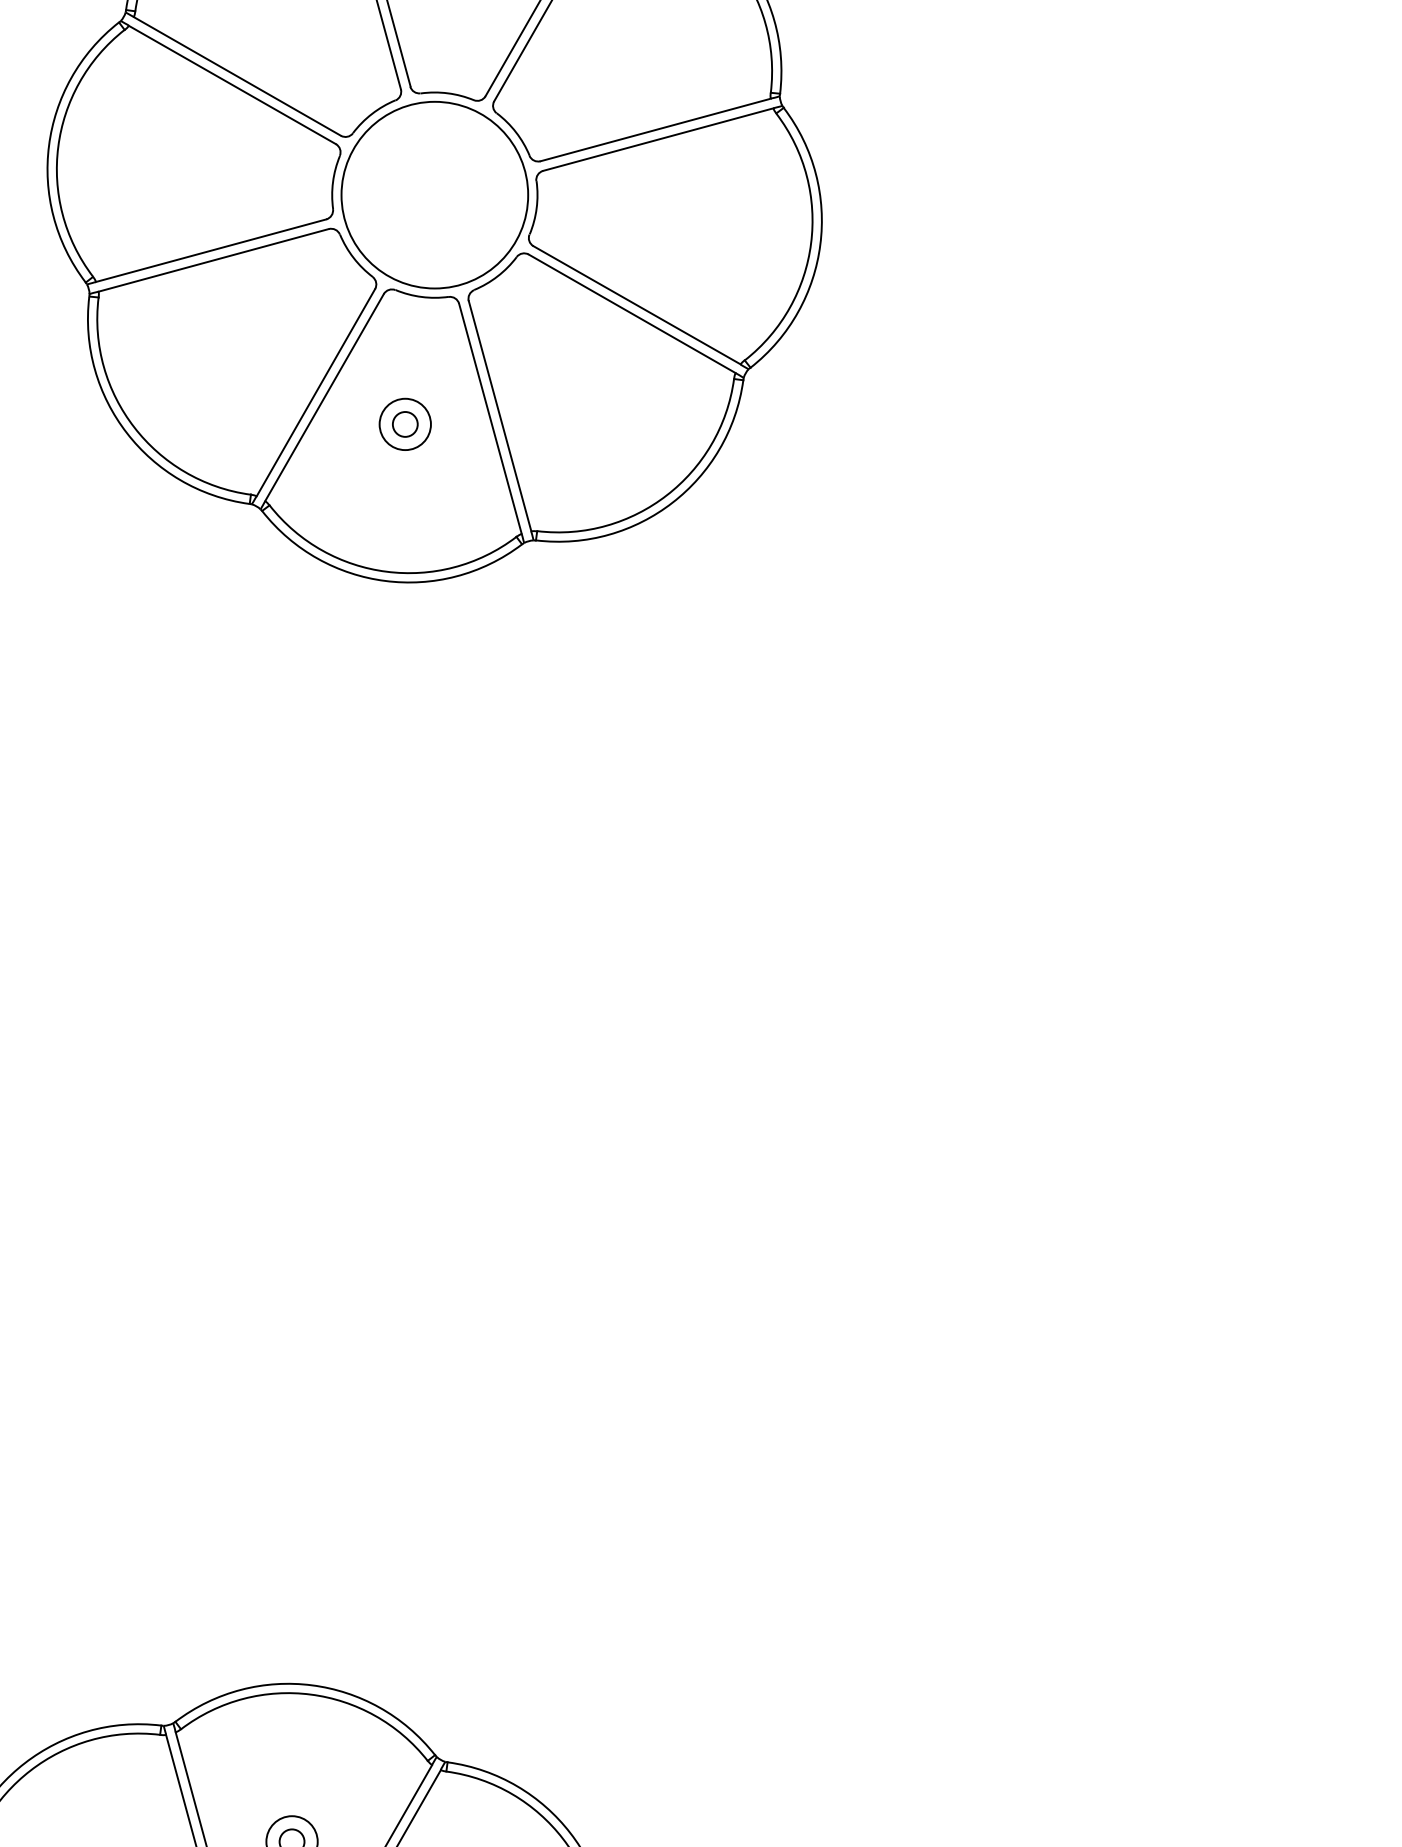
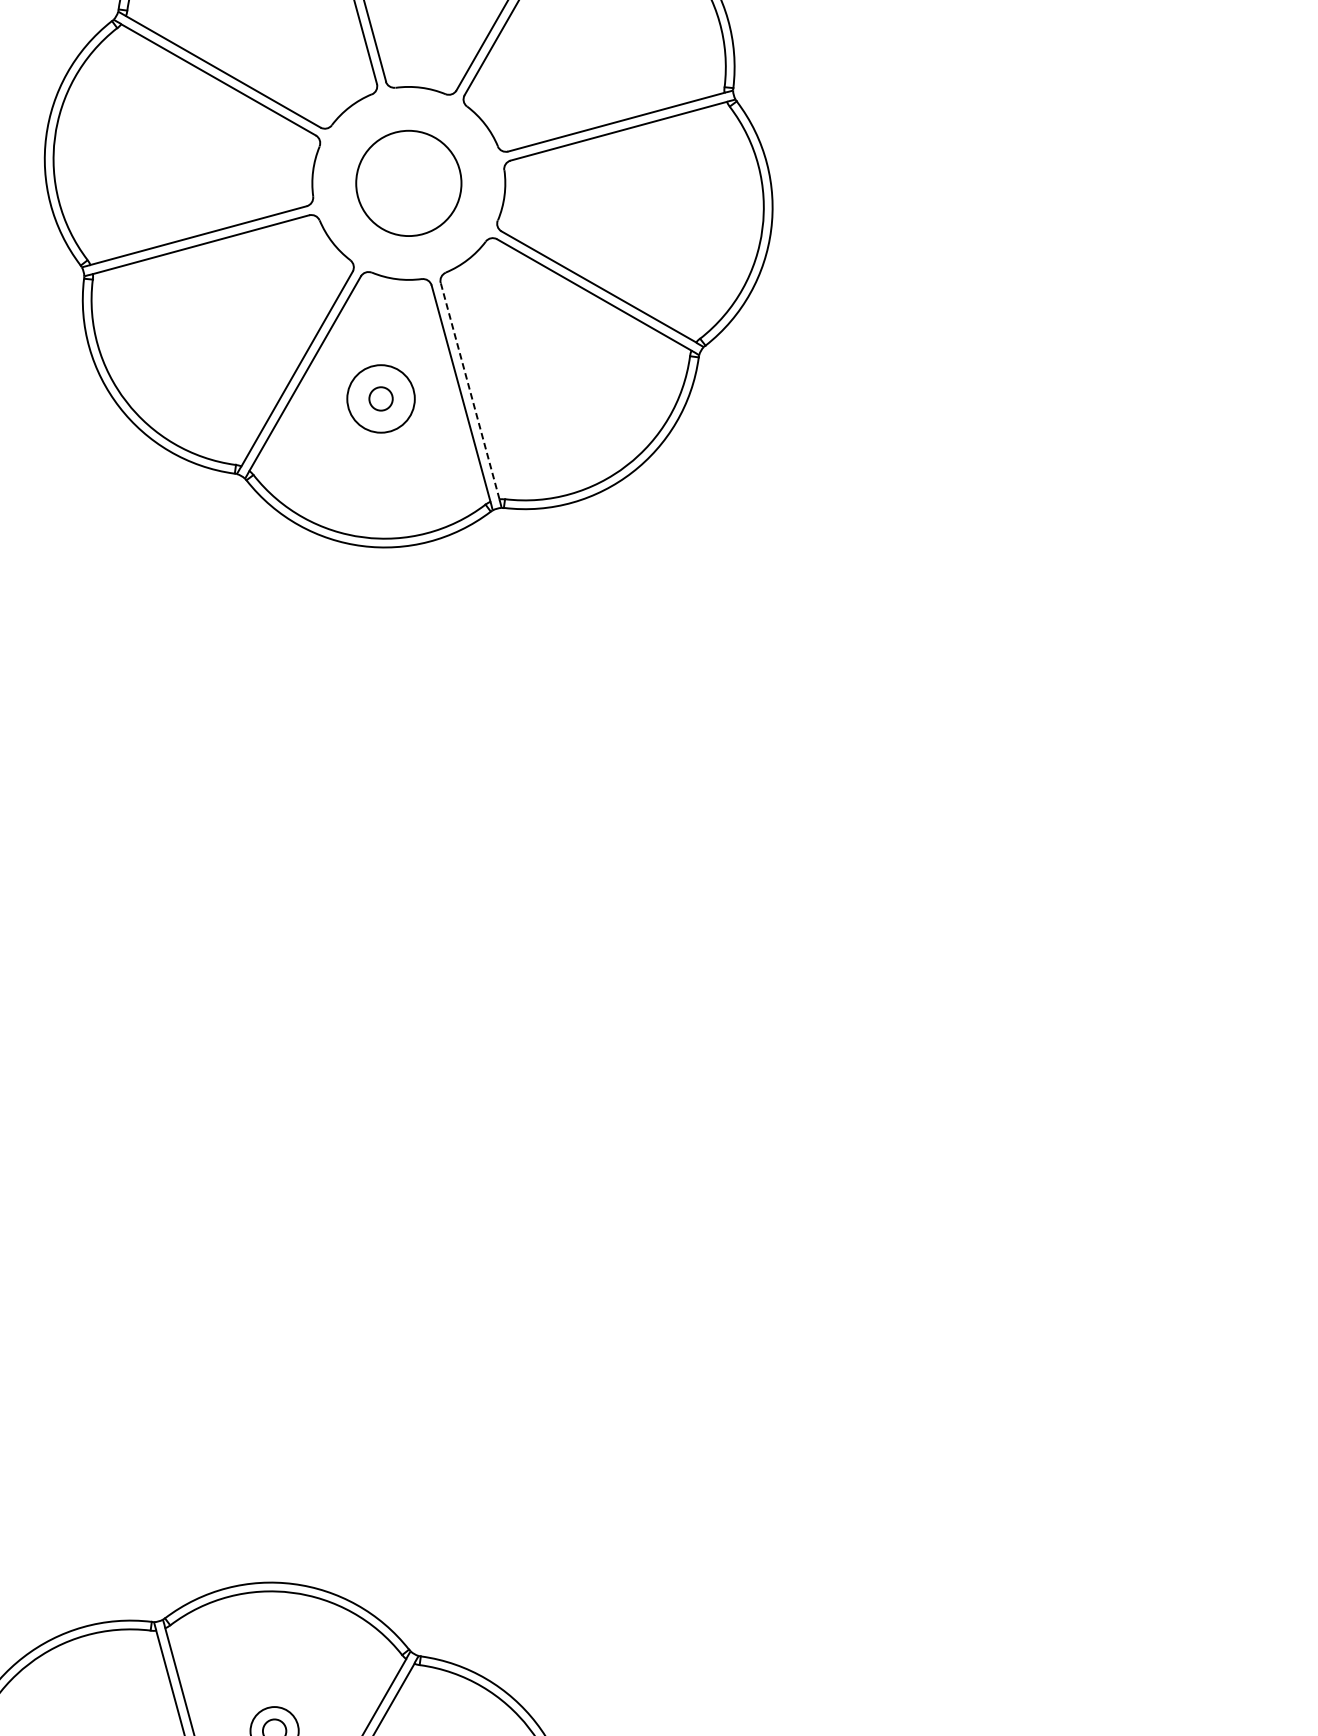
circle: (434, 194) -> (408, 182), size x0.6
line: (499, 415) -> (469, 390), solid -> dashed
circle: (404, 424) -> (380, 398), size x1.4

